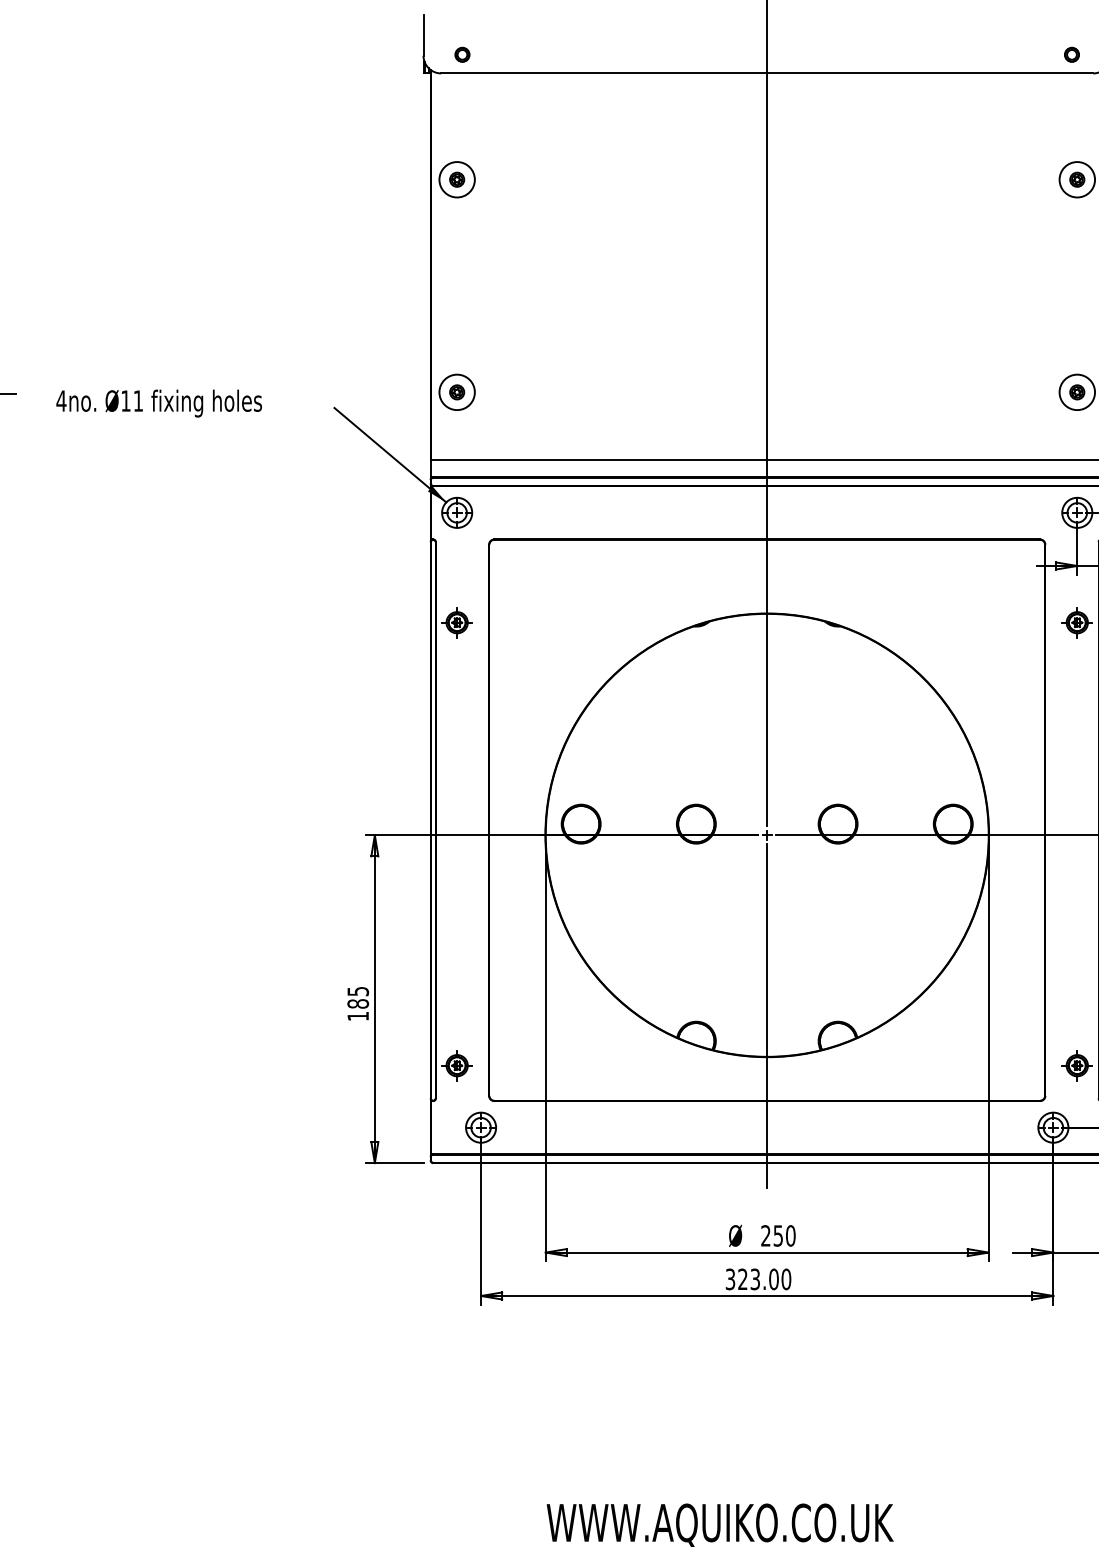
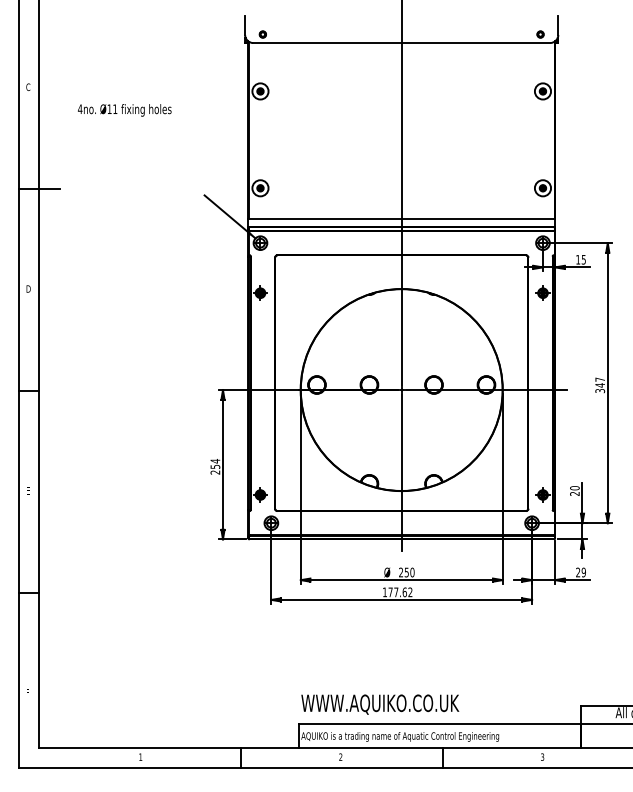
text: (158, 403) -> (124, 110), moved
text: (358, 1003) -> (215, 466), 185 -> 254
text: (757, 1279) -> (397, 592), 323.00 -> 177.62

